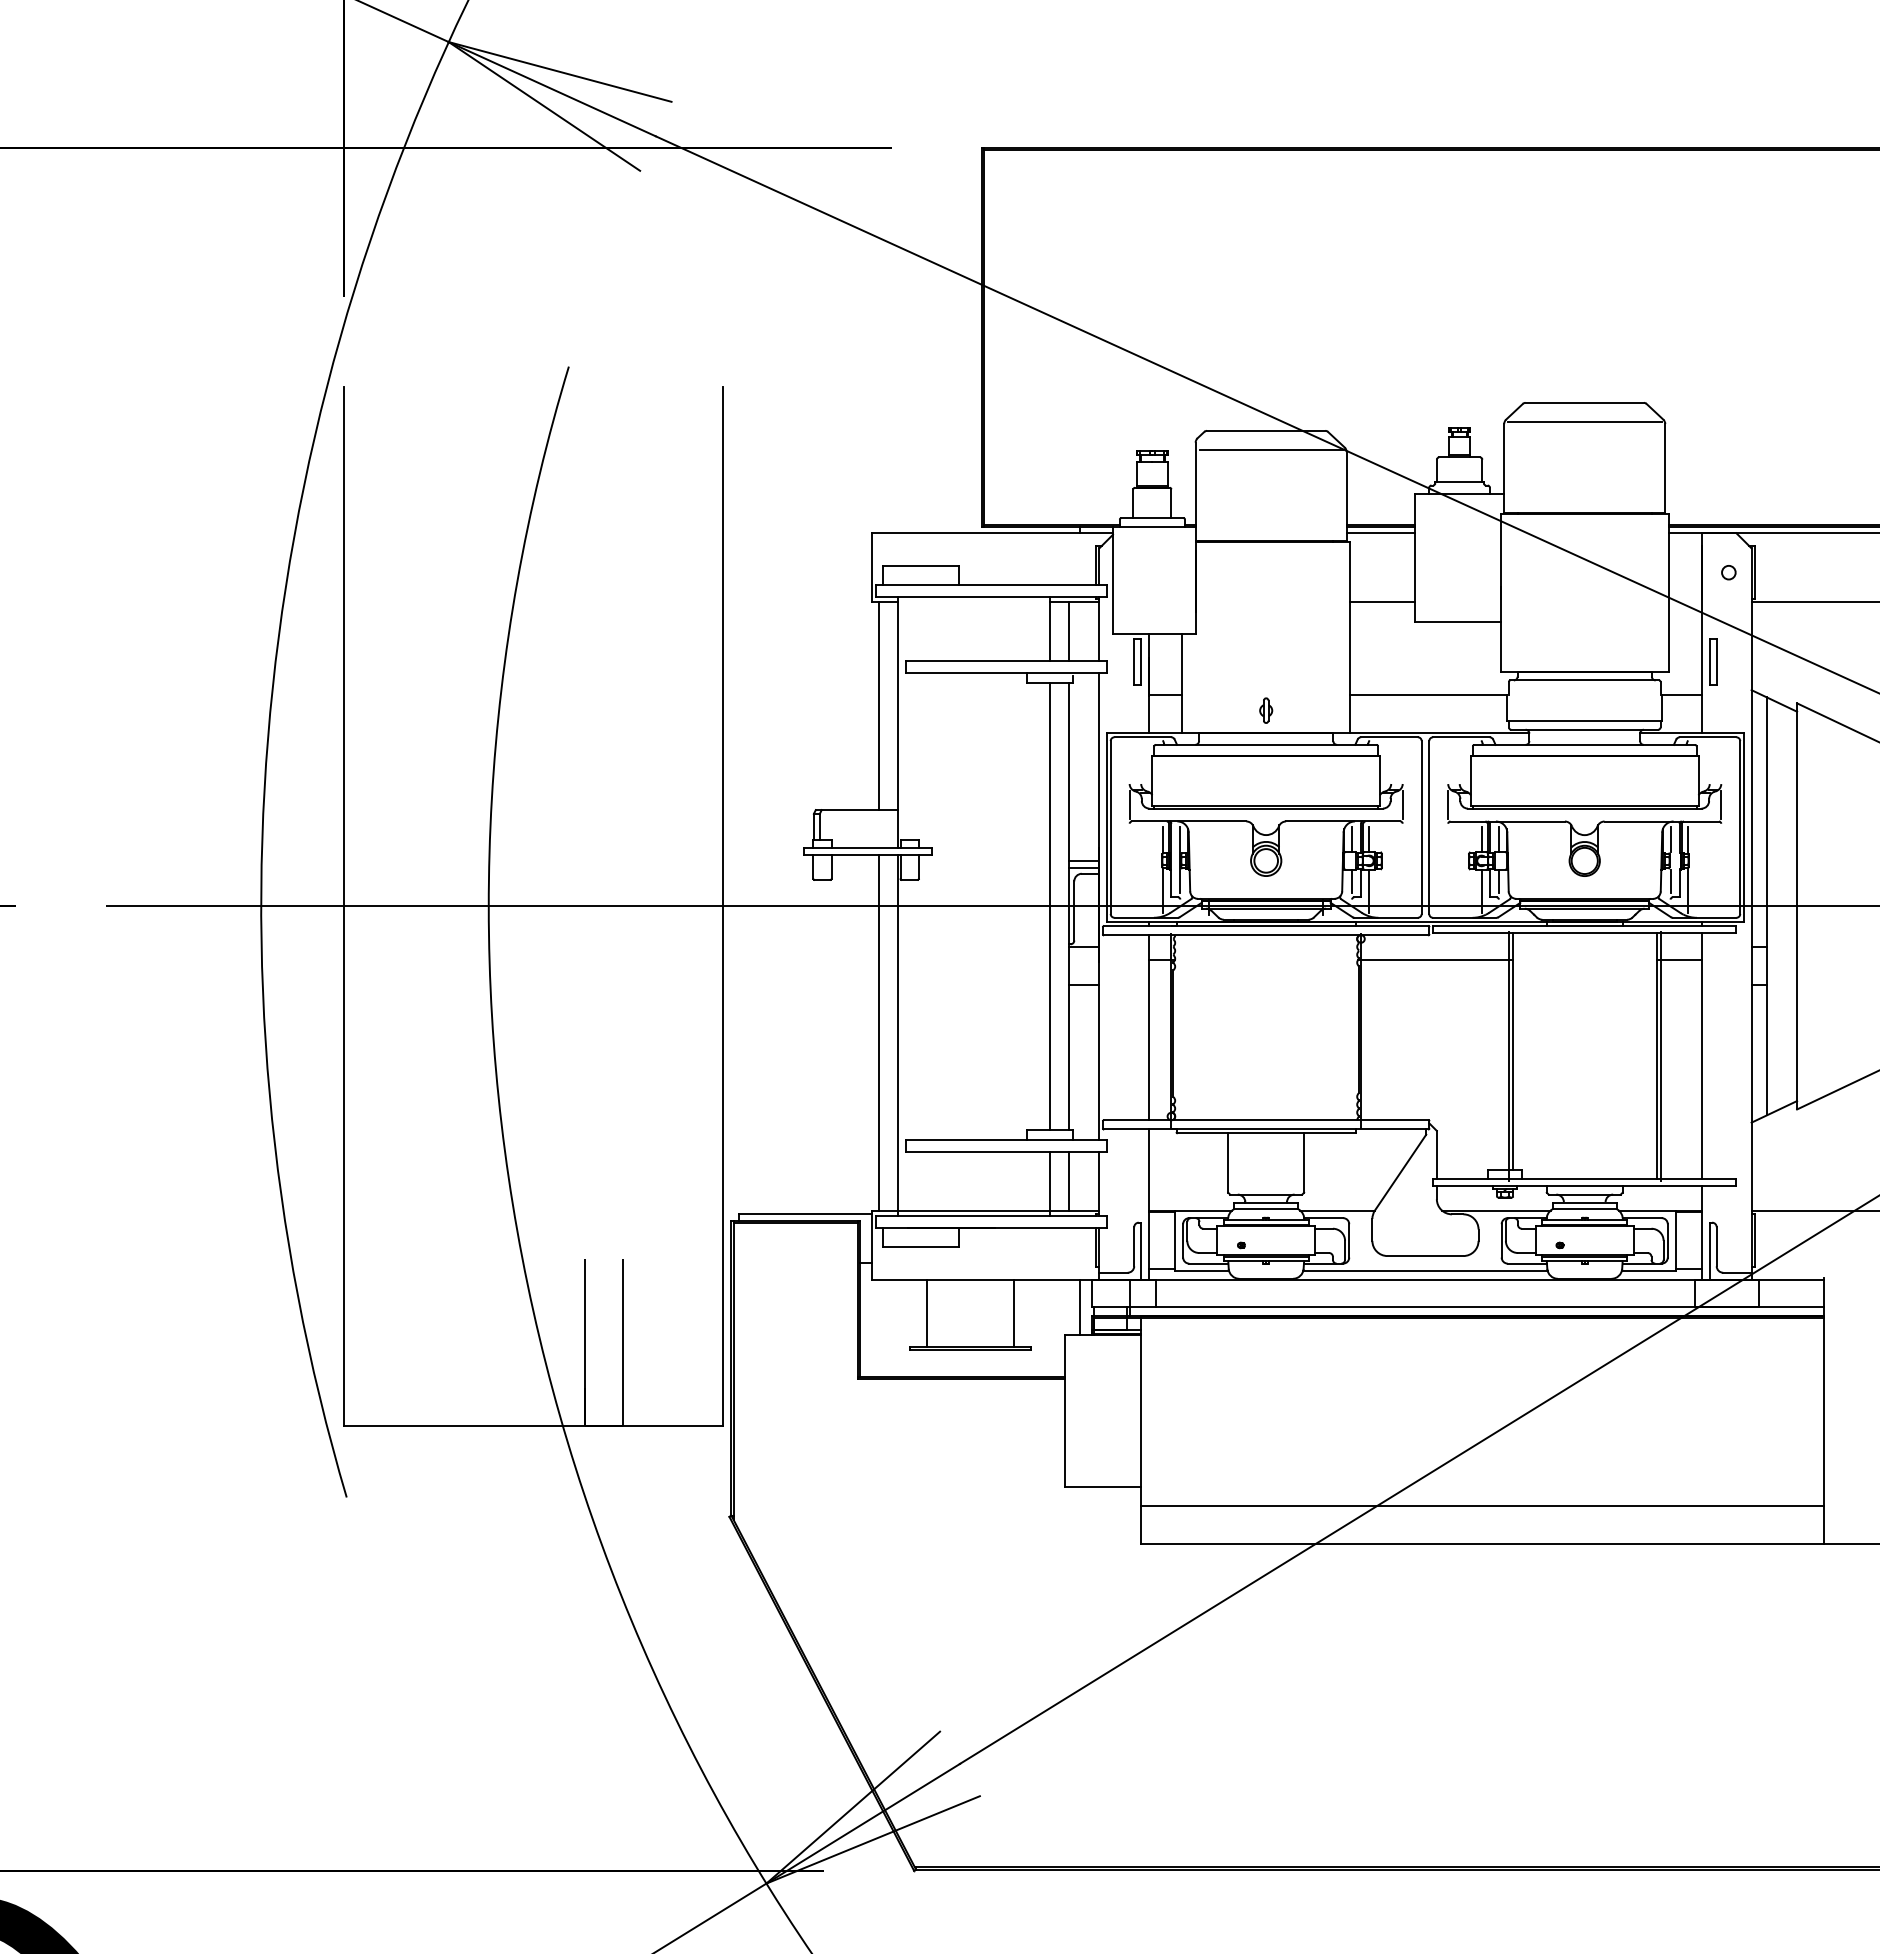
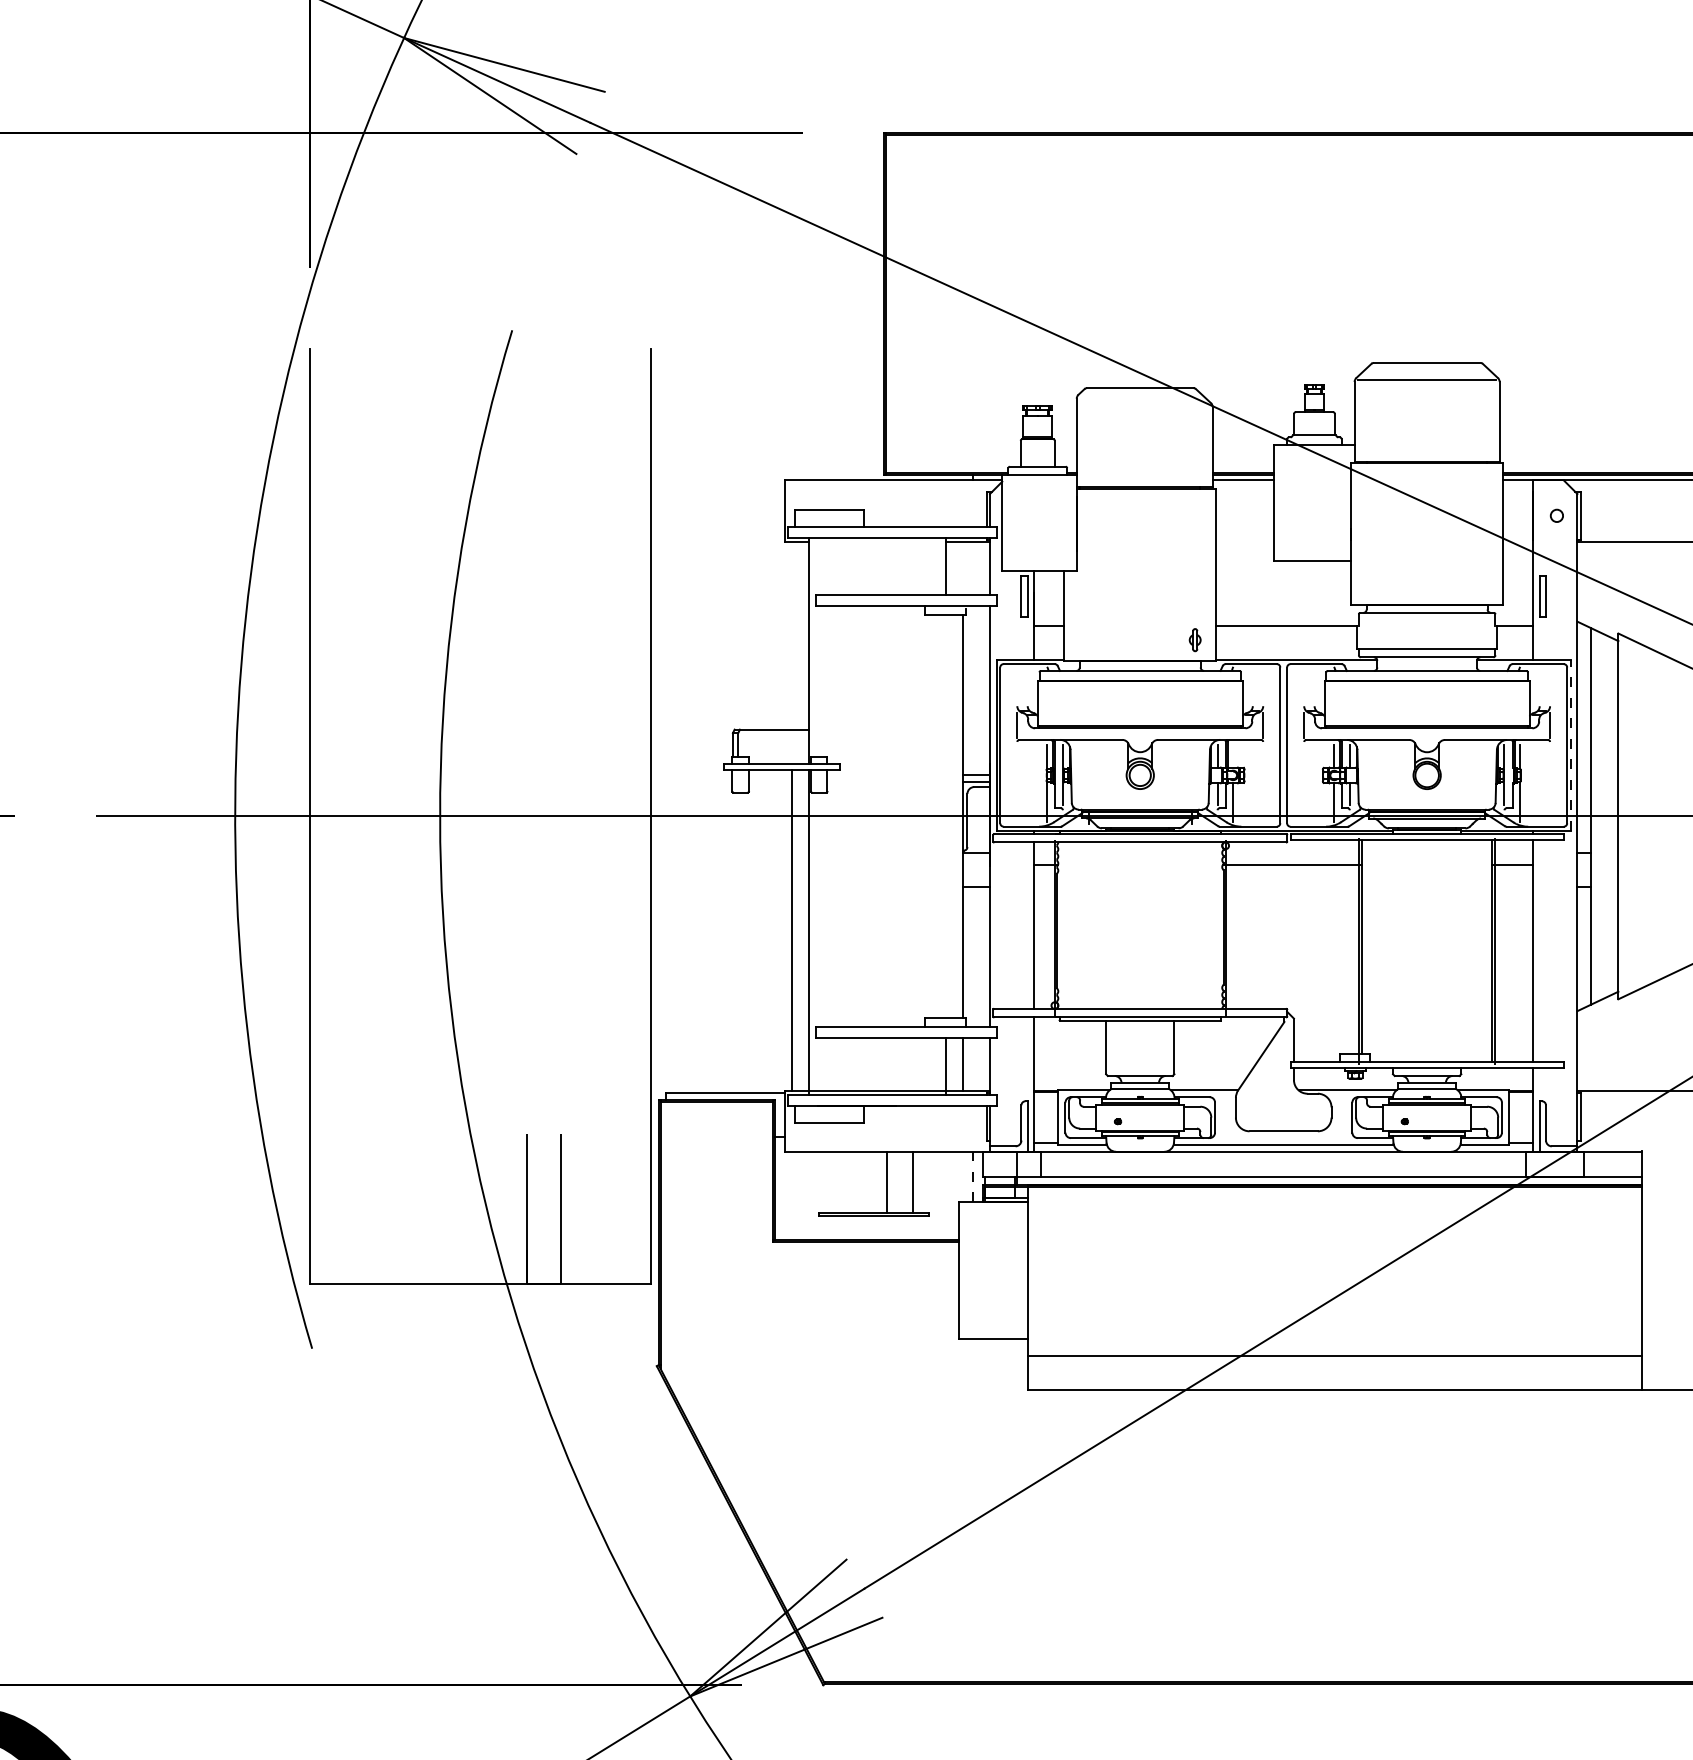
line: (1271, 449) -> (1145, 404), removed
line: (1382, 601) -> (1245, 541), removed
line: (1068, 630) -> (962, 567), removed
line: (879, 705) -> (792, 635), removed
part: (1266, 710) -> (1195, 639), moved
line: (1744, 827) -> (1571, 745), solid -> dashed
line: (1369, 839) -> (1233, 756), removed
line: (1050, 906) -> (946, 816), removed
line: (1080, 1307) -> (973, 1177), solid -> dashed
line: (927, 1313) -> (887, 1183), moved

